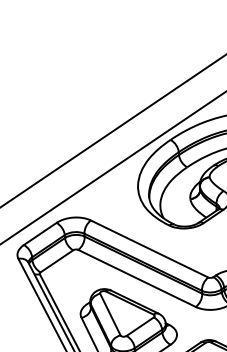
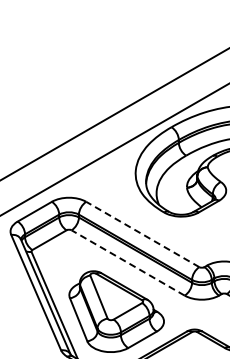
line: (149, 249) -> (142, 234), solid -> dashed
line: (136, 278) -> (127, 262), solid -> dashed

